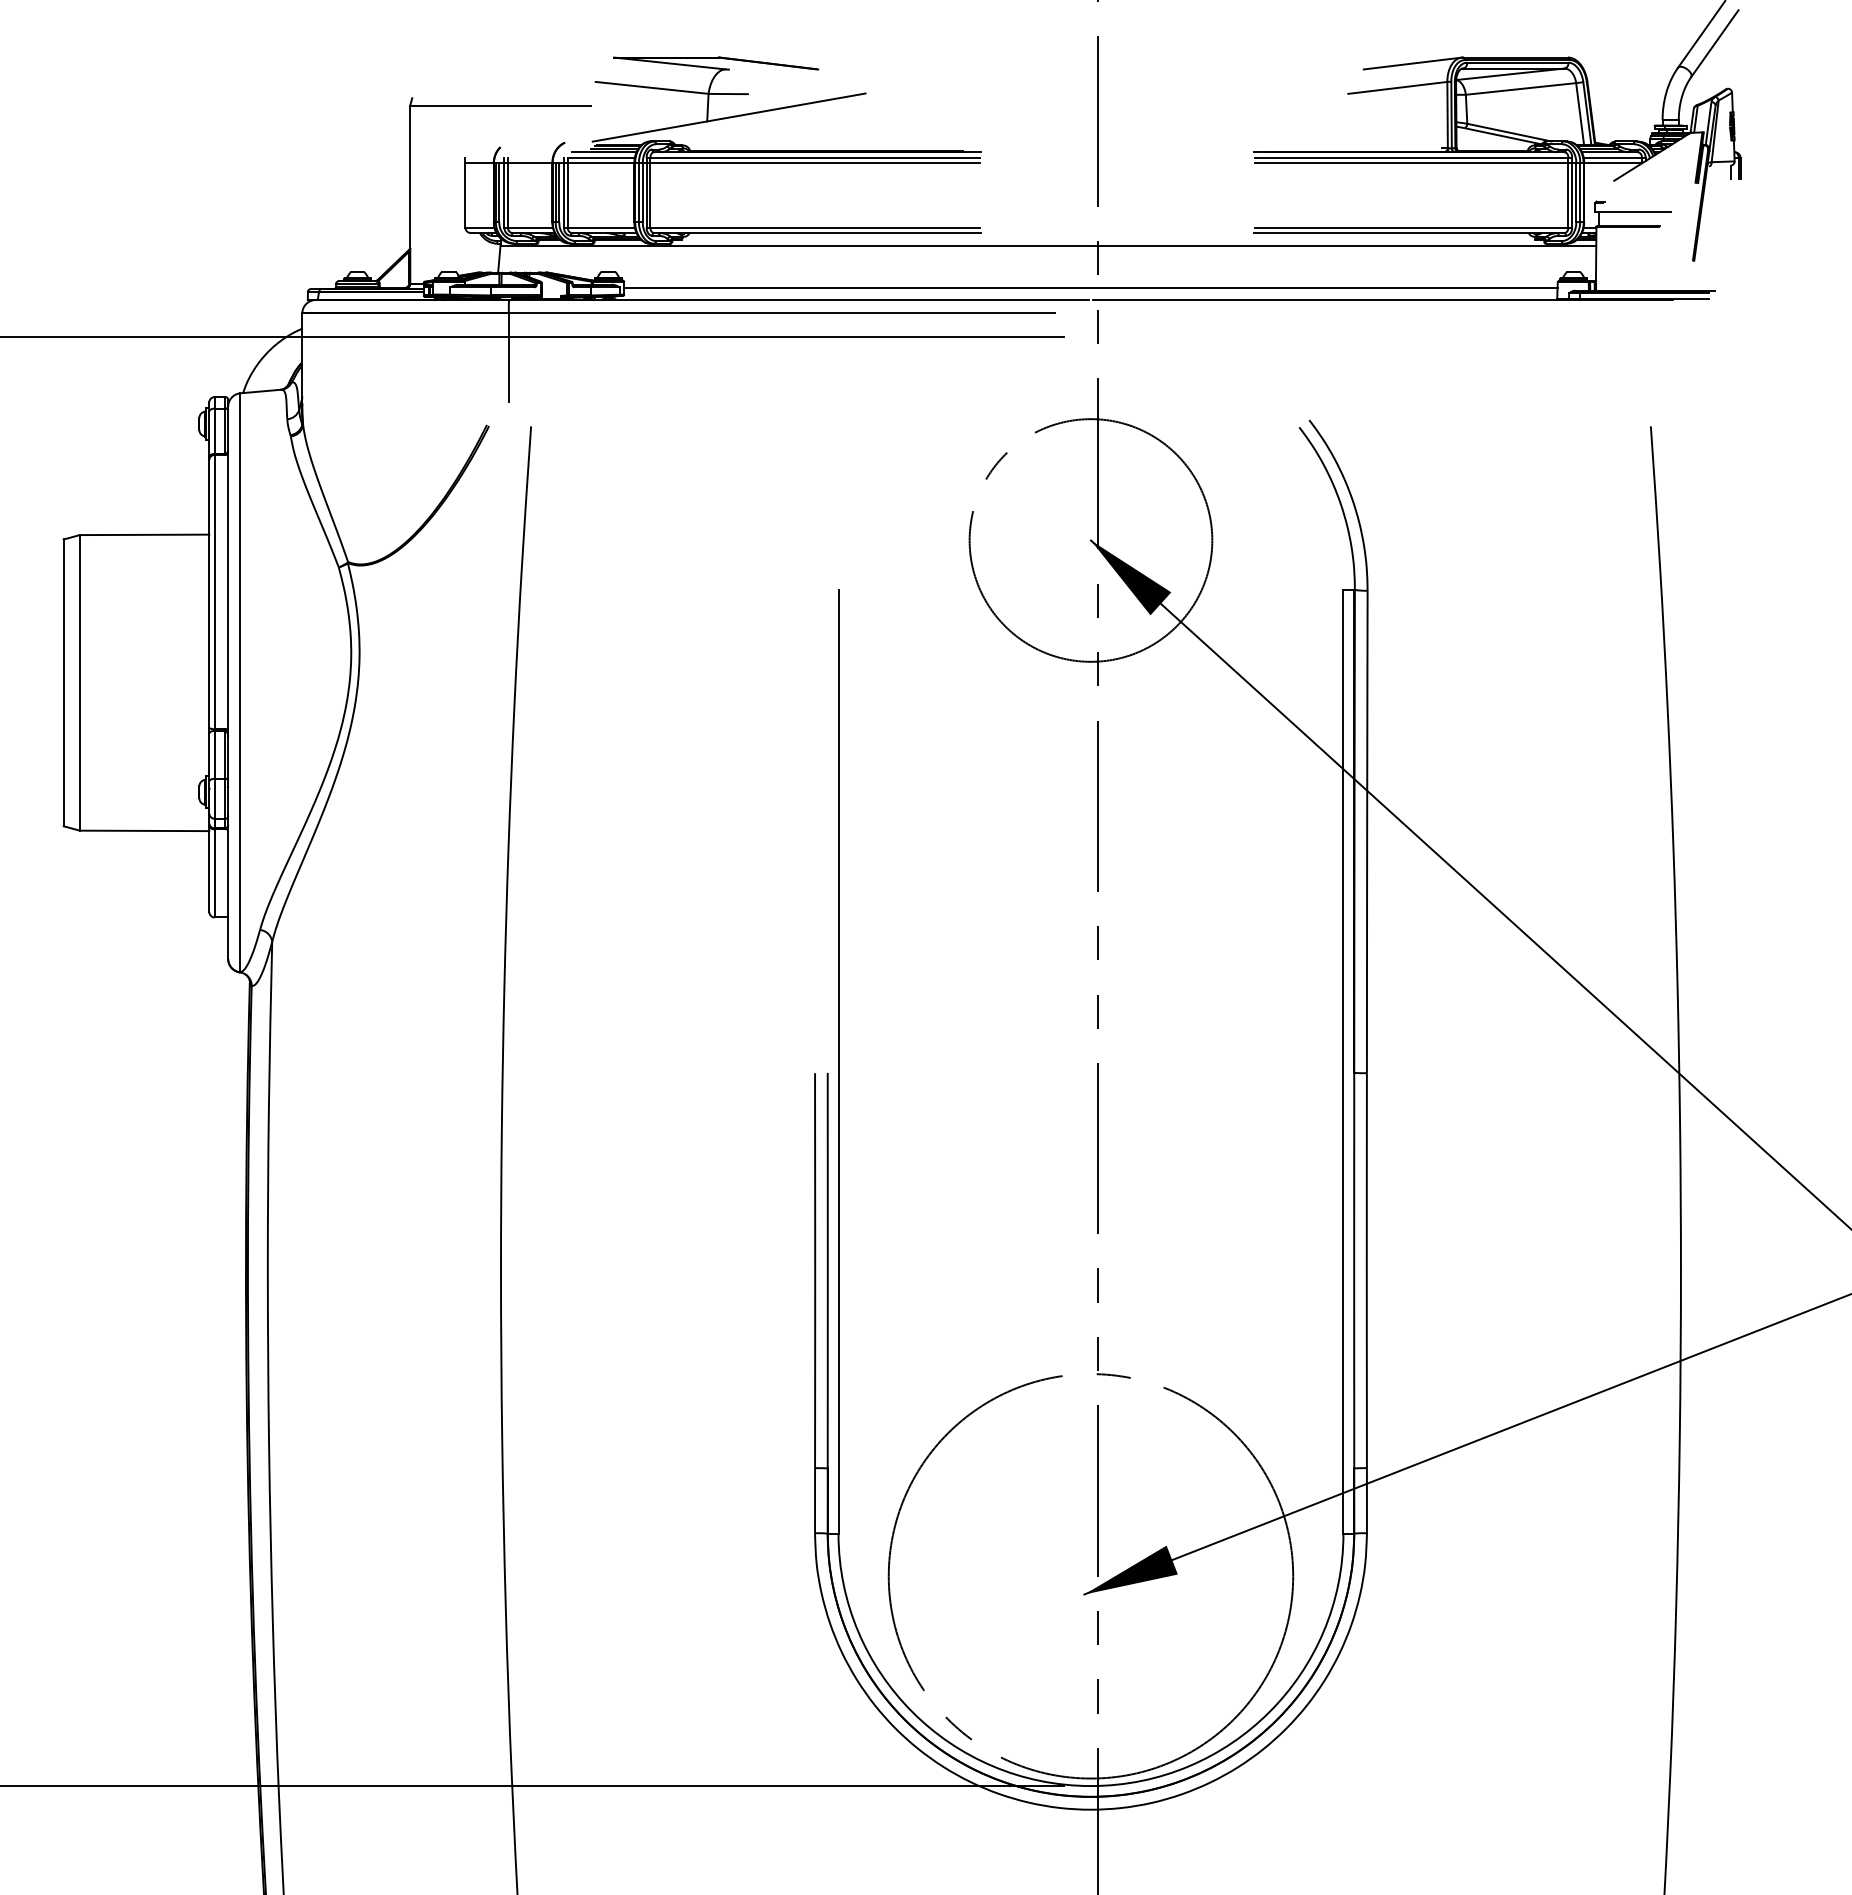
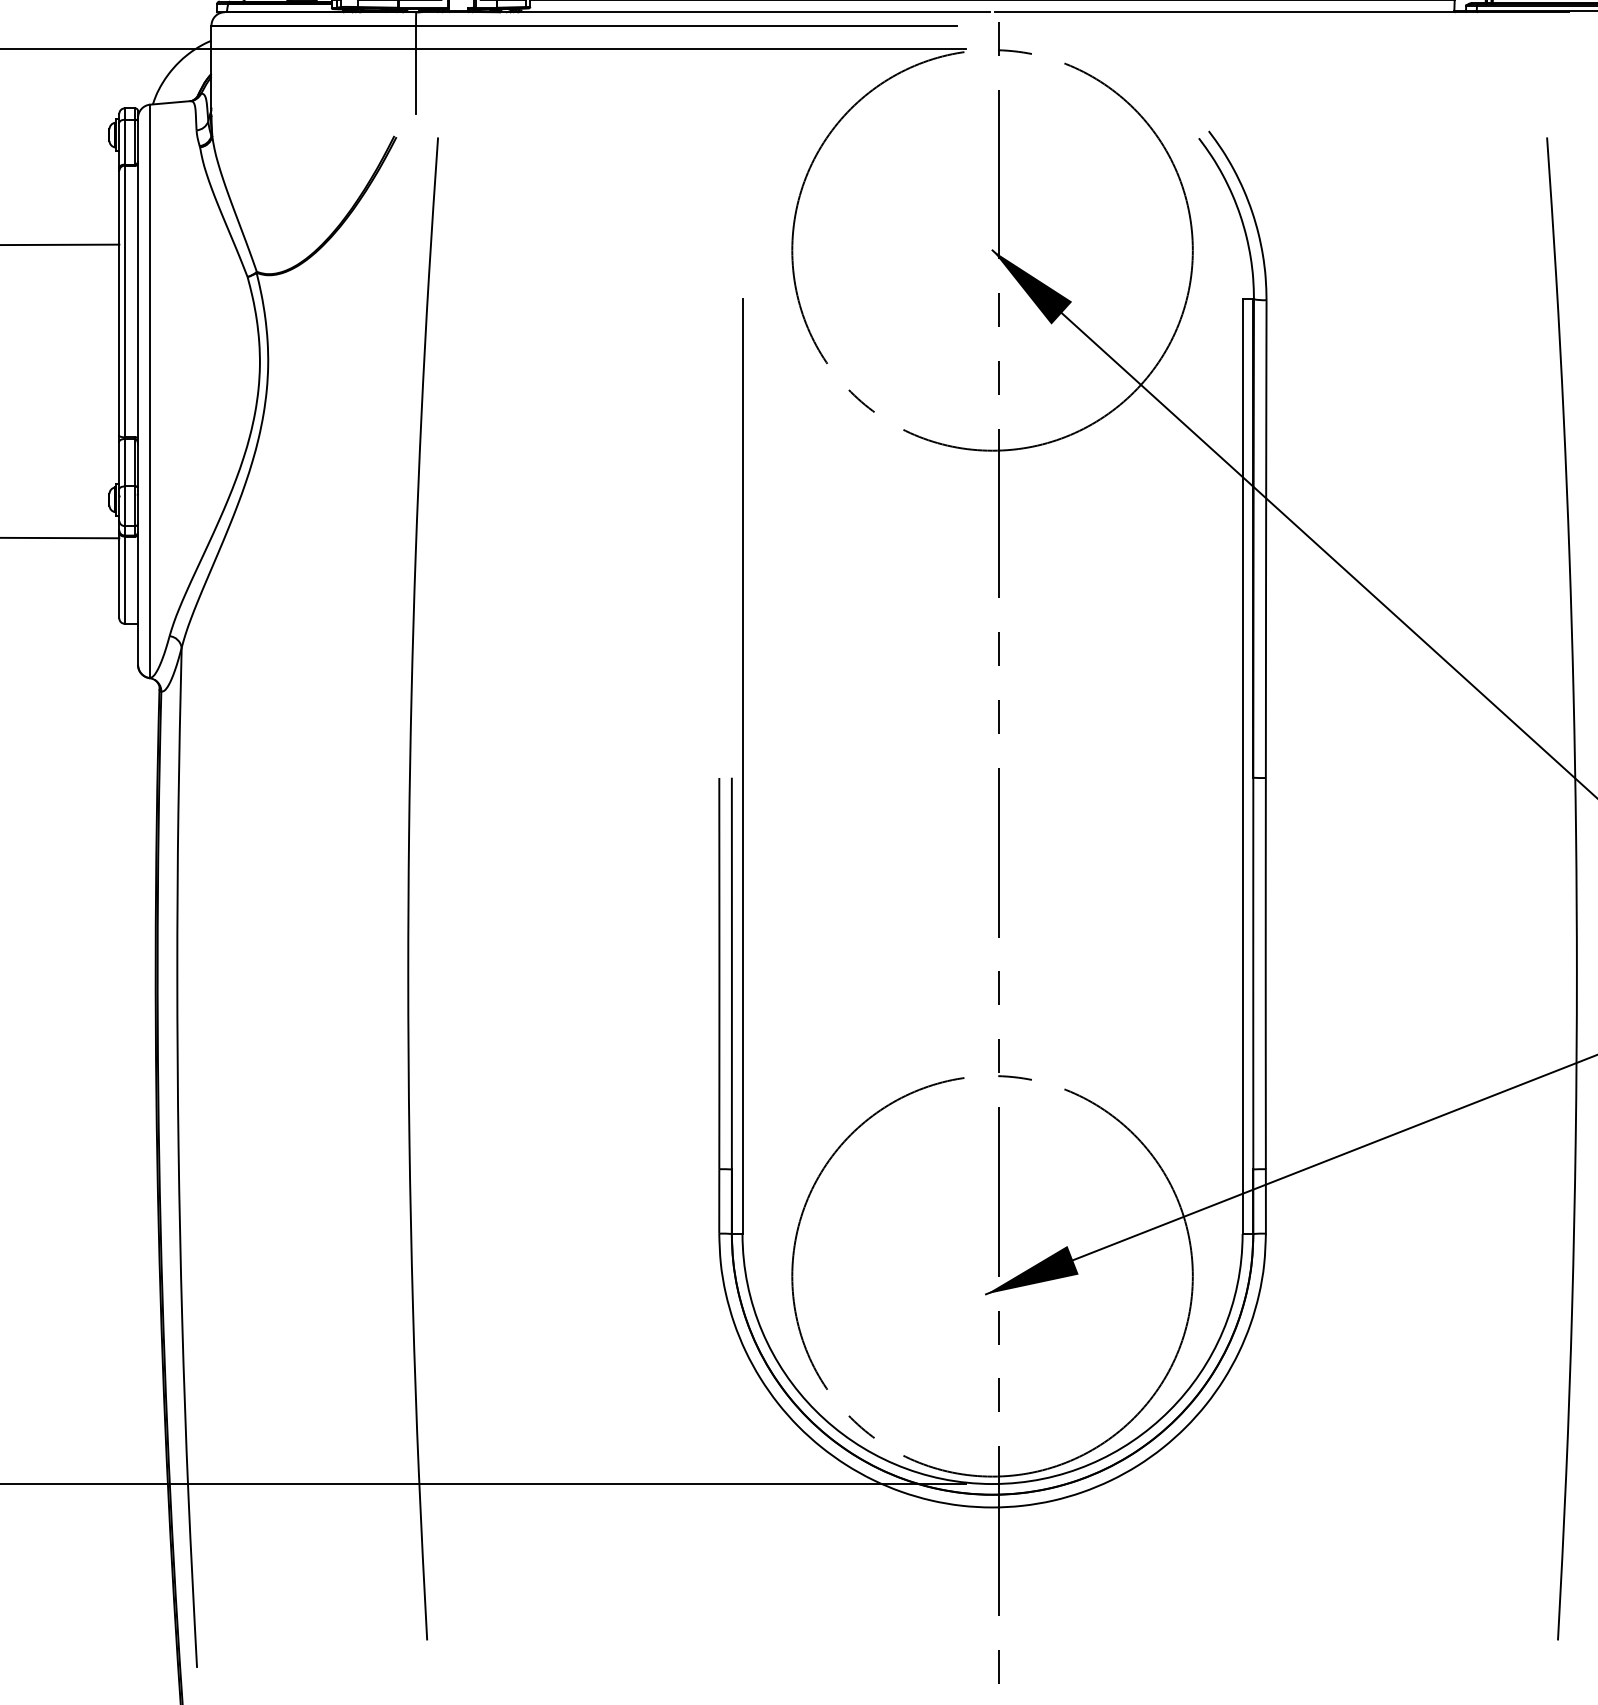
circle: (1090, 540) -> (992, 250), size x1.67

